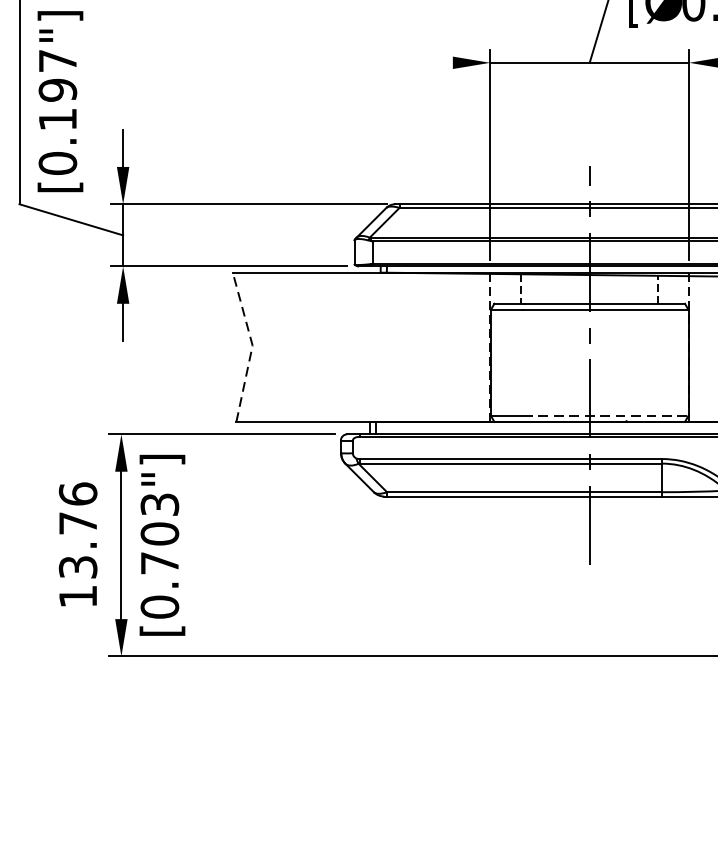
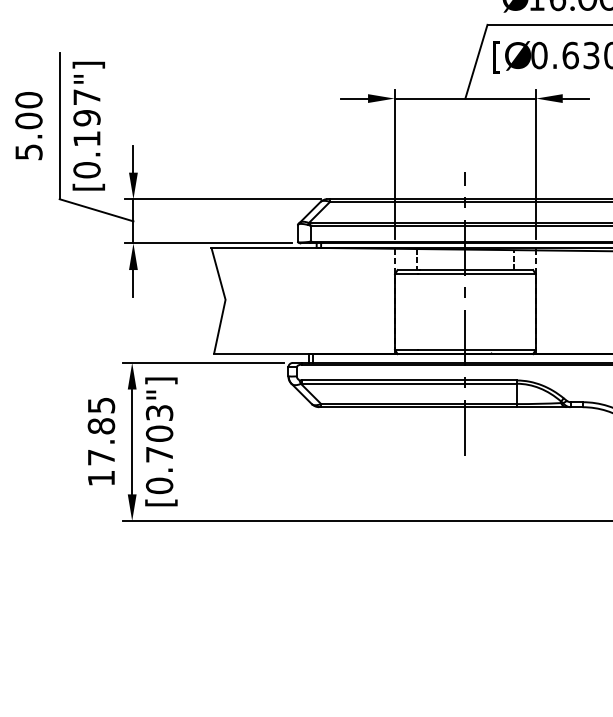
line: (433, 62) -> (354, 98), added
line: (252, 345) -> (225, 299), dashed -> solid
line: (605, 415) -> (476, 349), dashed -> solid
text: (78, 530) -> (101, 431), 13.76 -> 17.85

